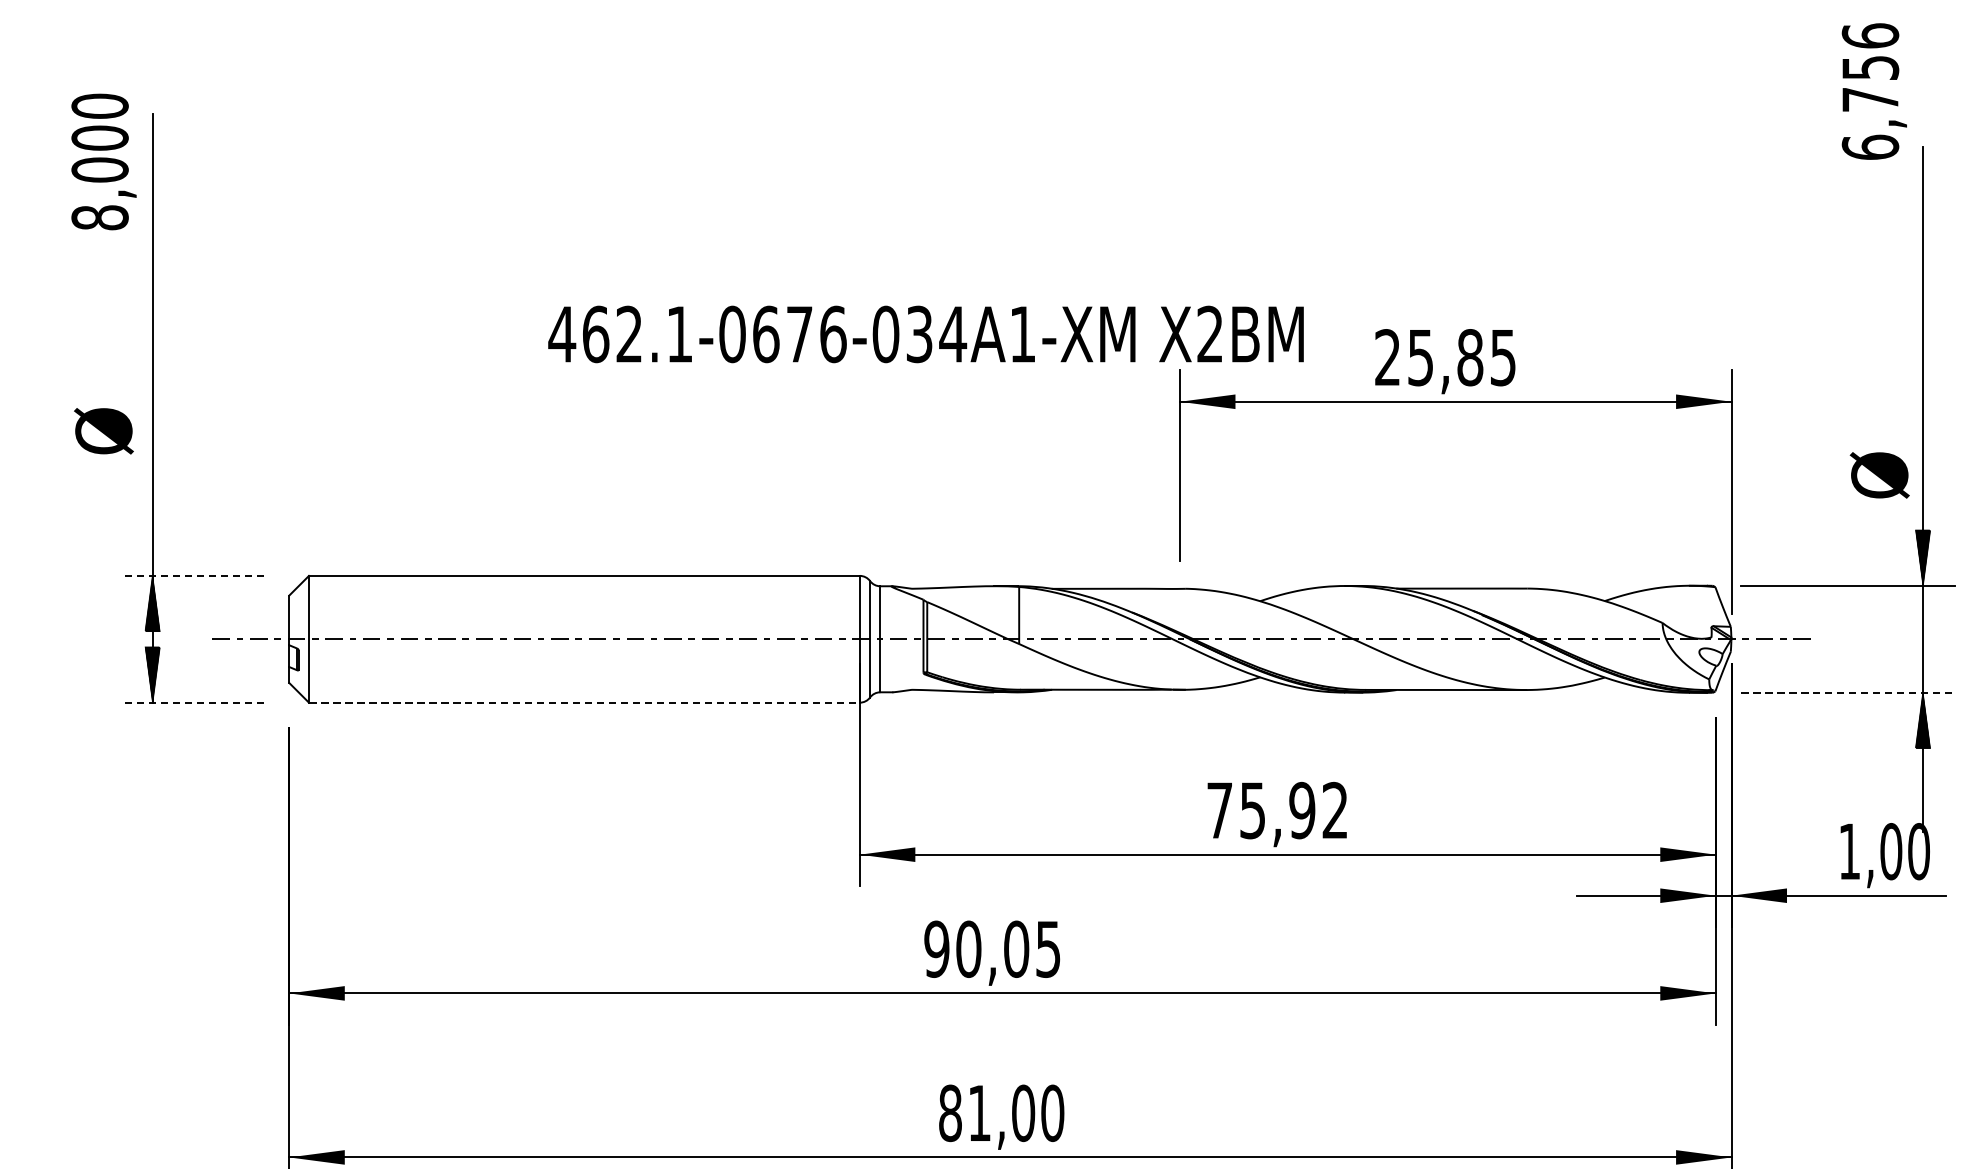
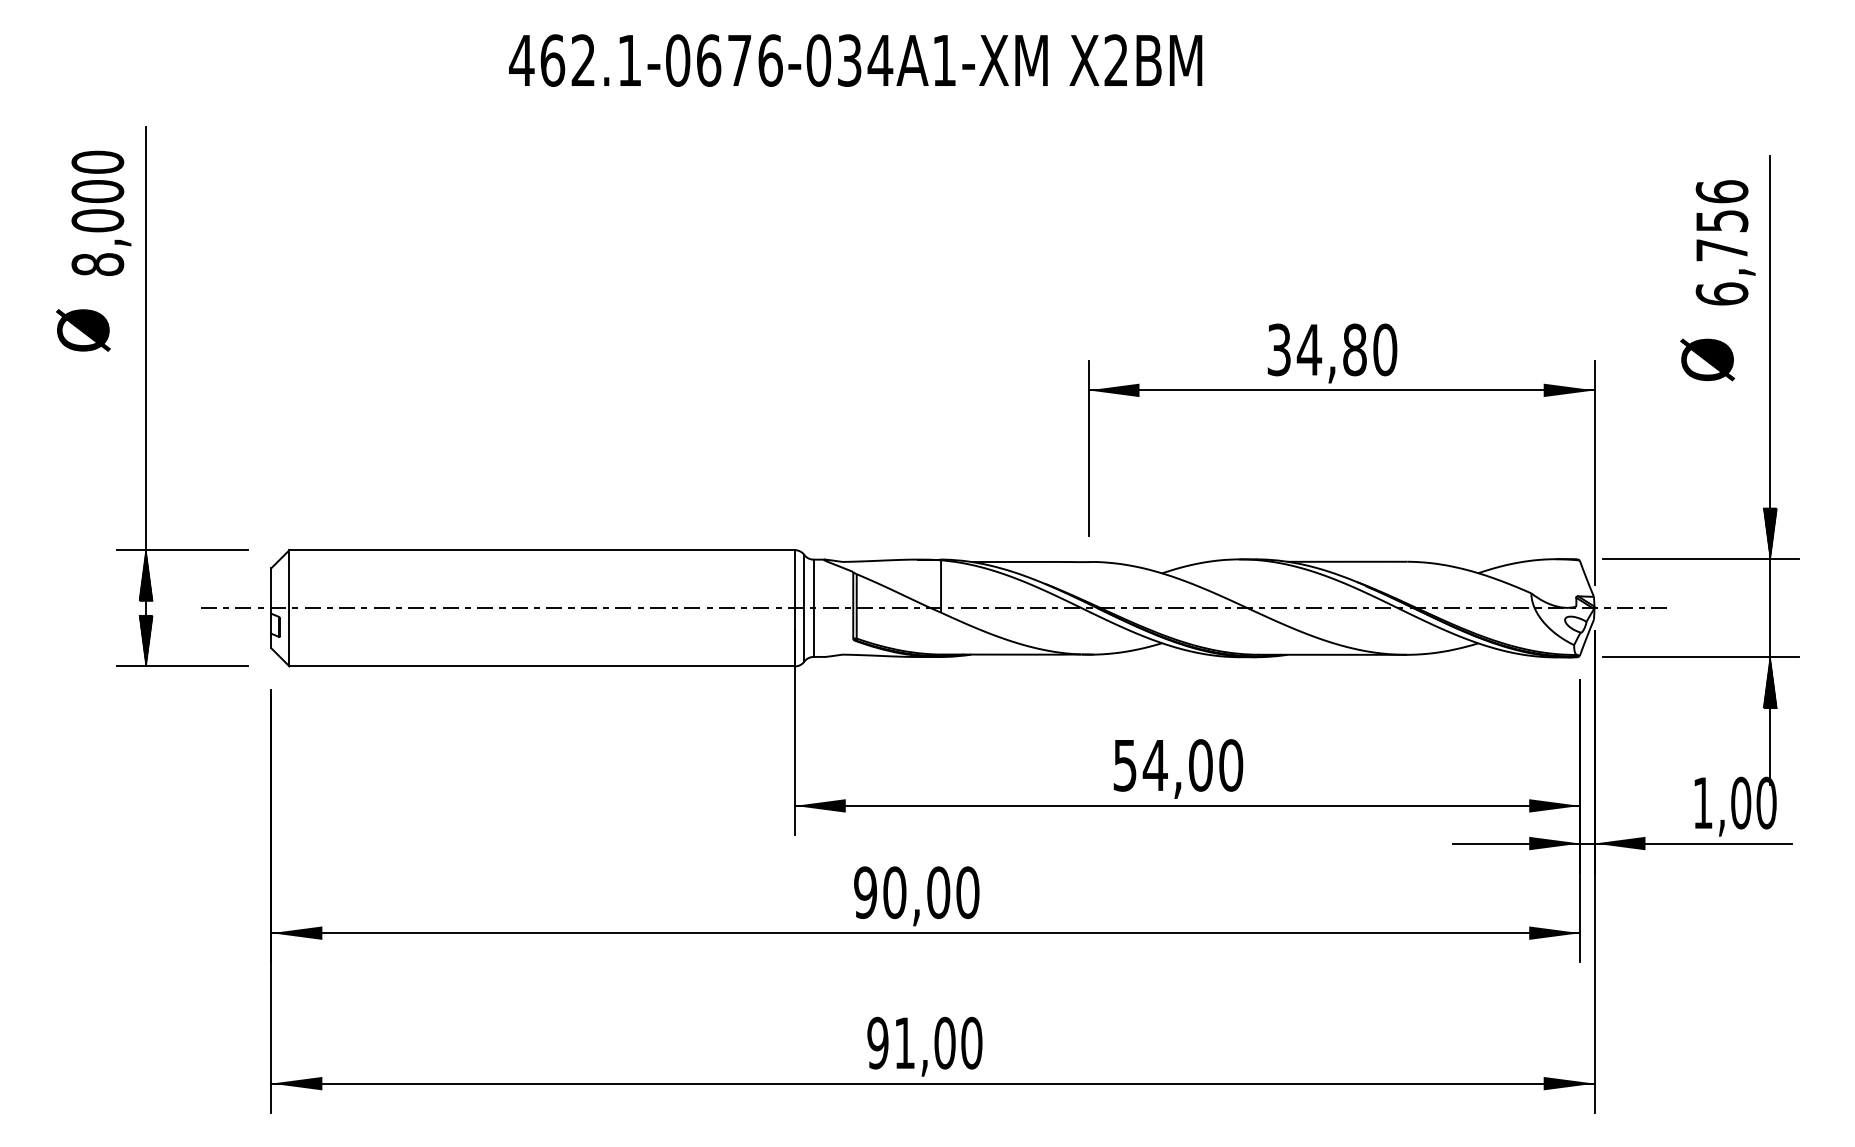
text: (1874, 91) -> (1725, 242), moved
text: (104, 161) -> (101, 212), moved
text: (925, 334) -> (855, 60), moved
text: (1445, 357) -> (1332, 349), 25,85 -> 34,80
text: (104, 431) -> (83, 330), moved
text: (1879, 474) -> (1707, 359), moved
line: (192, 576) -> (182, 550), dashed -> solid
line: (1848, 692) -> (1701, 657), dashed -> solid
line: (192, 702) -> (182, 666), dashed -> solid
line: (584, 702) -> (542, 666), dashed -> solid
text: (1278, 810) -> (1178, 765), 75,92 -> 54,00
text: (1048, 949) -> (967, 892), 90,05 -> 90,00
text: (949, 1113) -> (877, 1043), 81,00 -> 91,00

